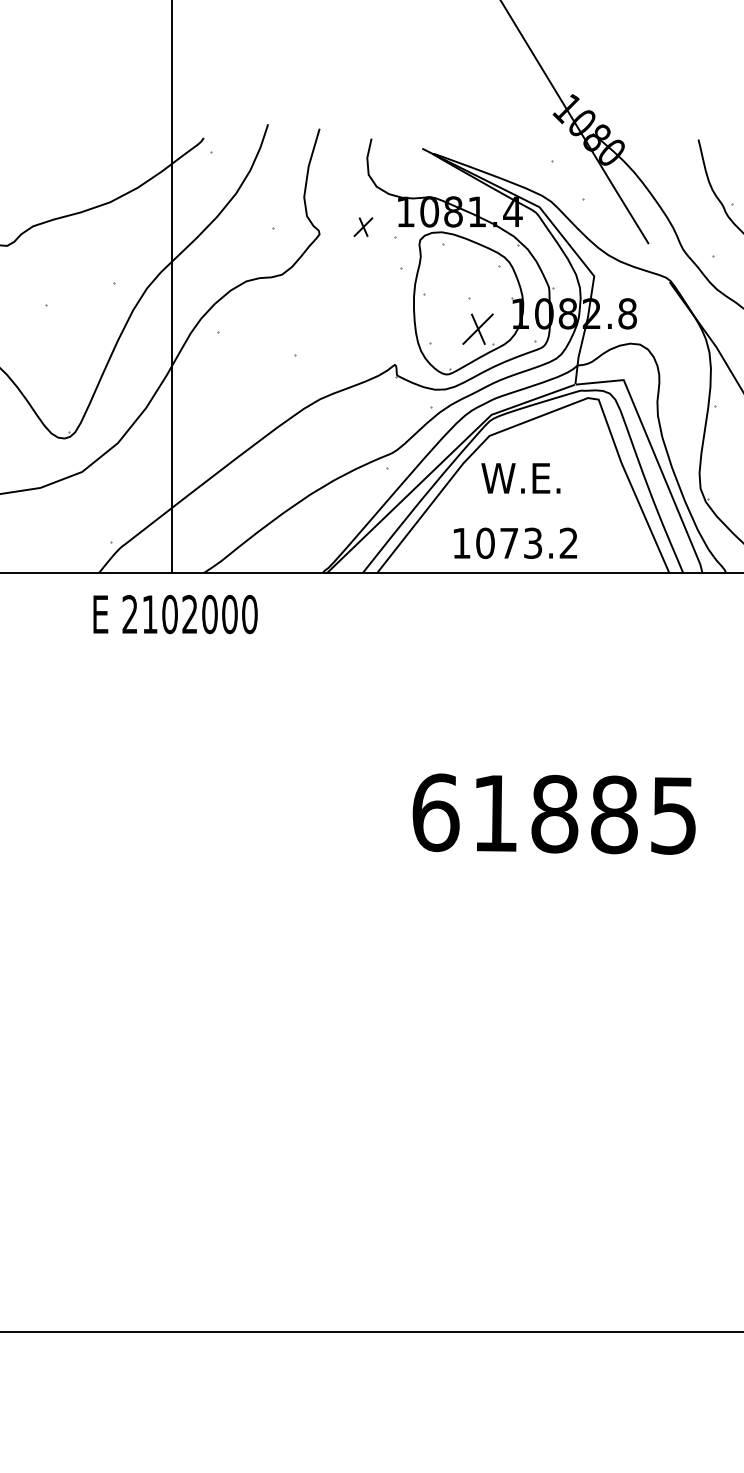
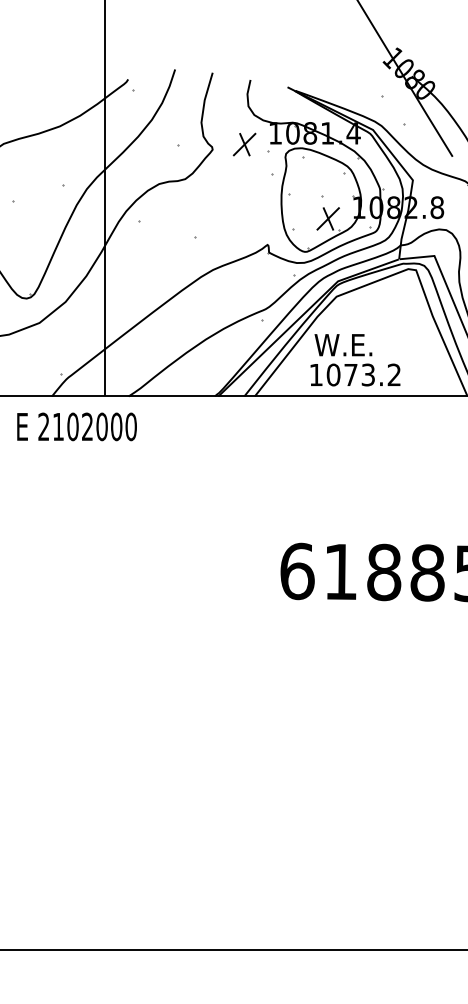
part: (363, 226) -> (244, 144), size x1.67
text: (520, 478) -> (343, 345), moved
text: (175, 614) -> (76, 426), moved

